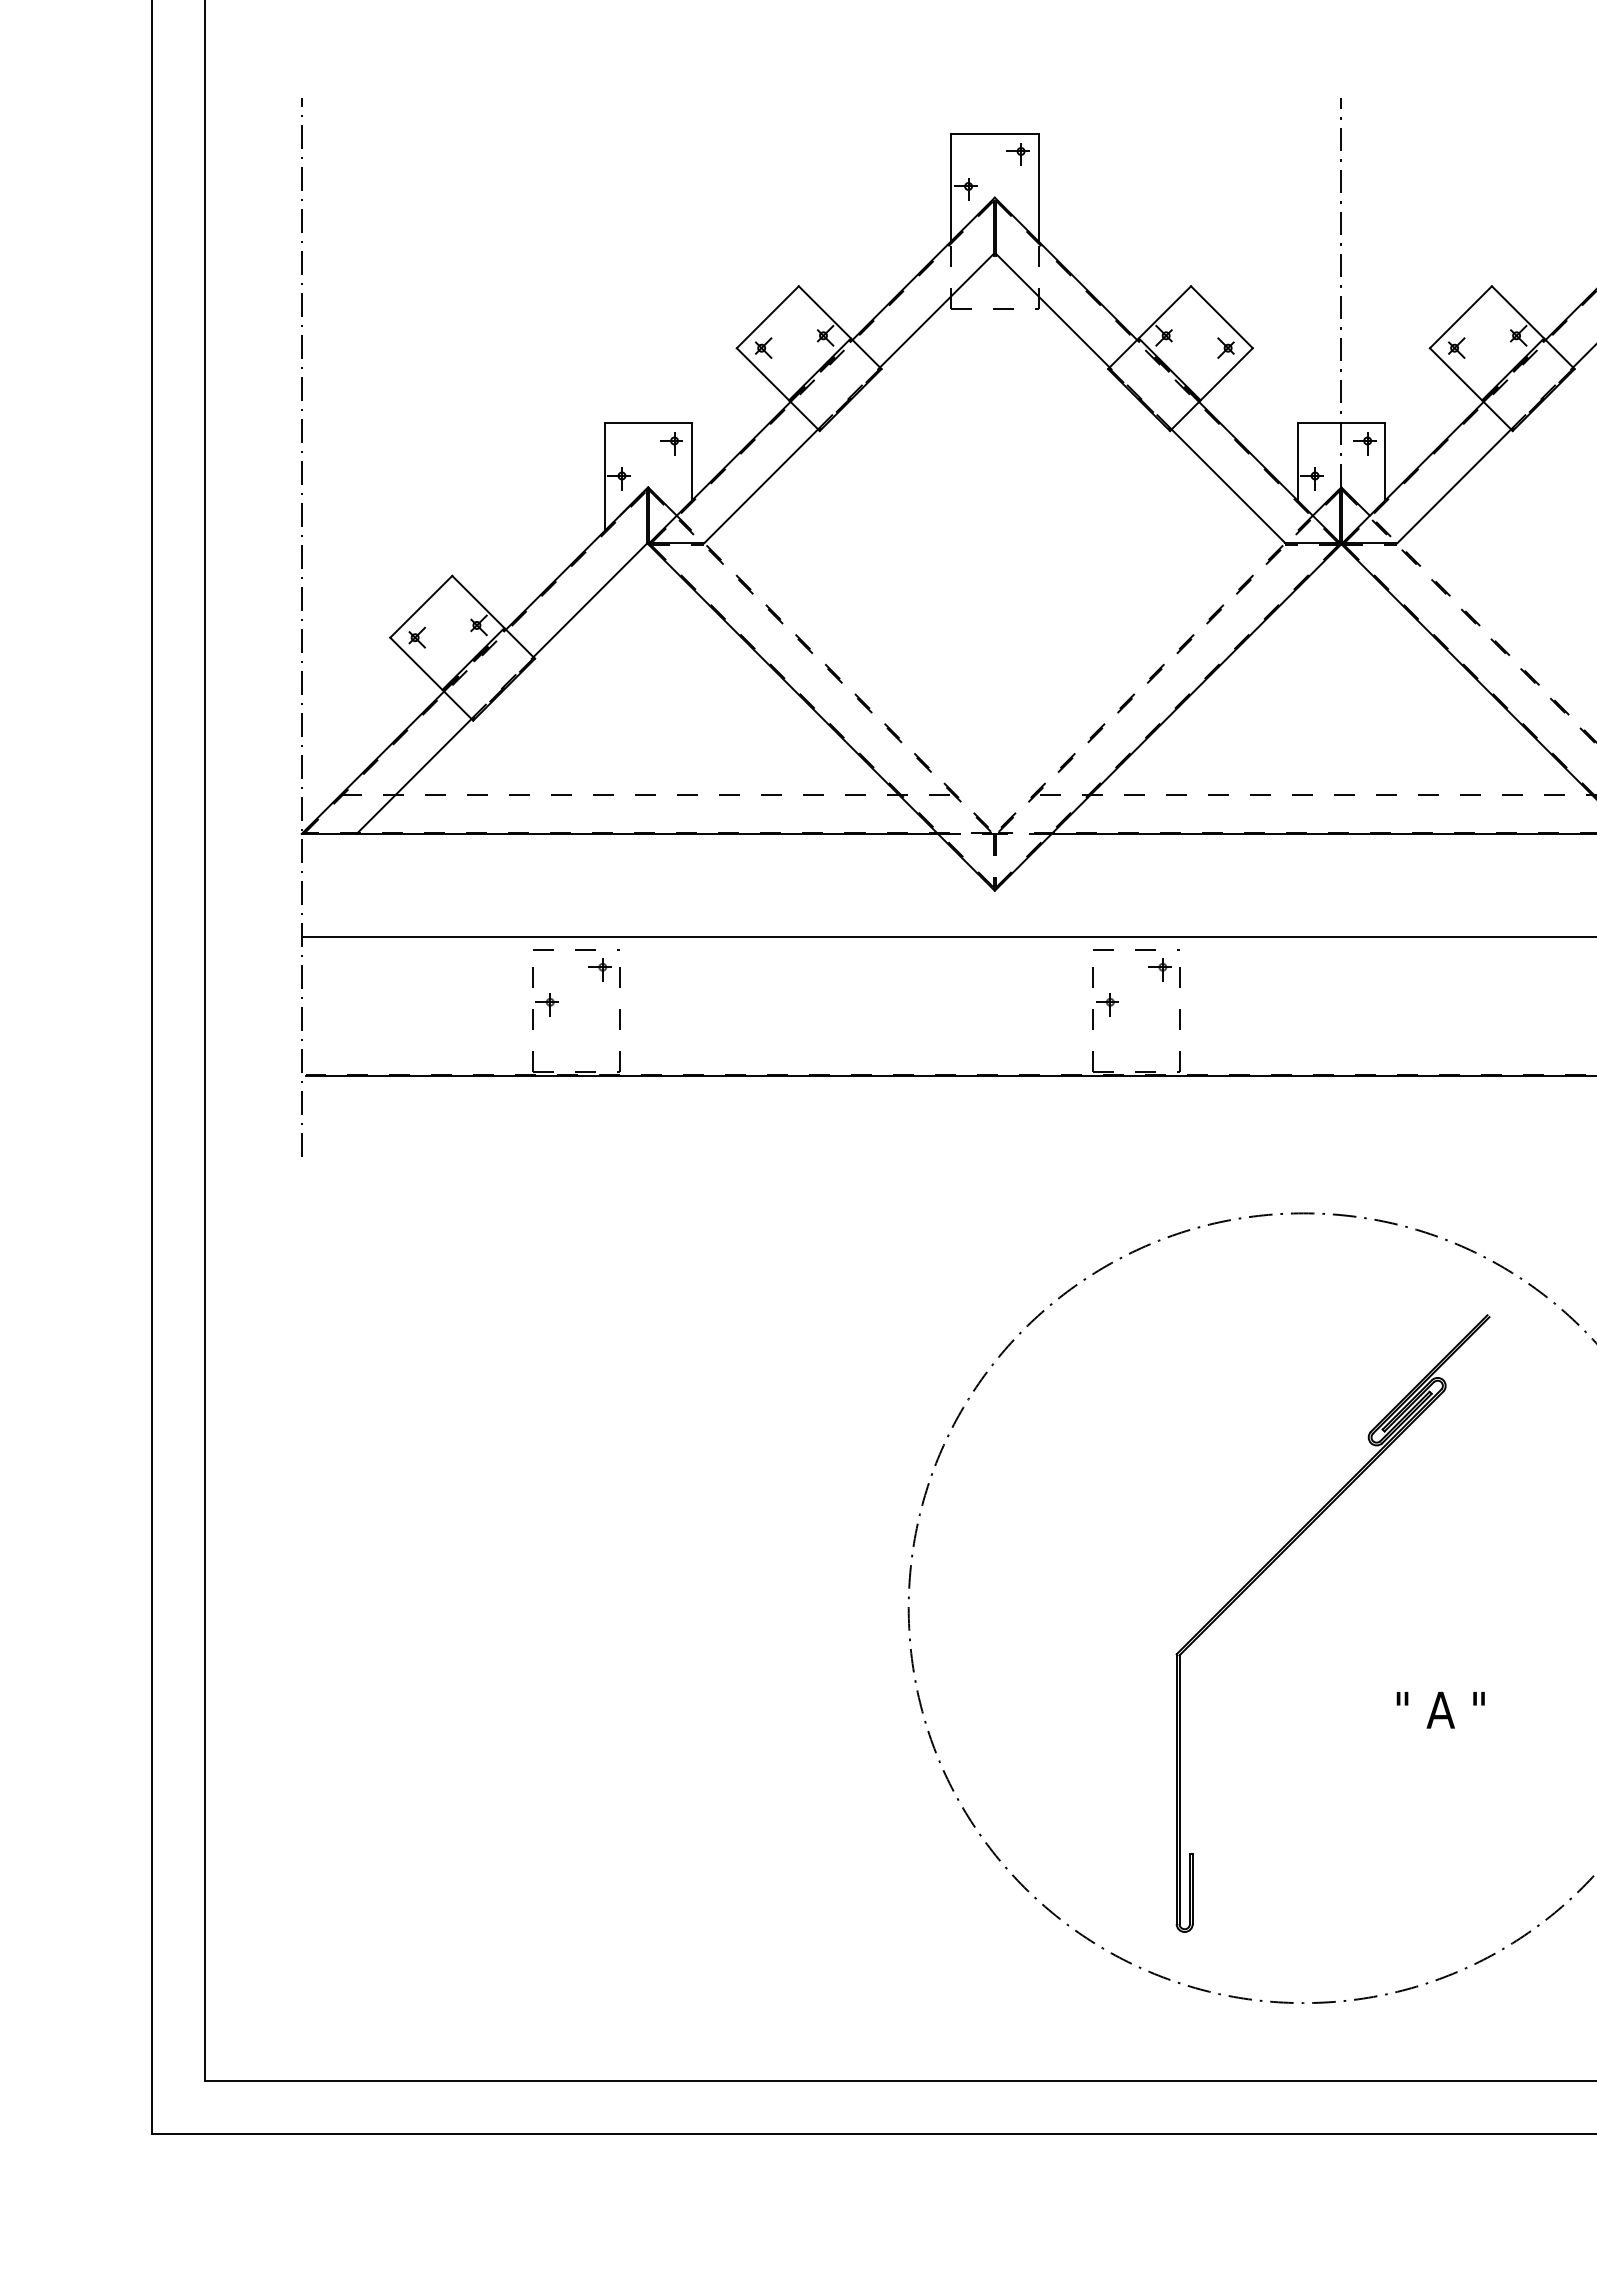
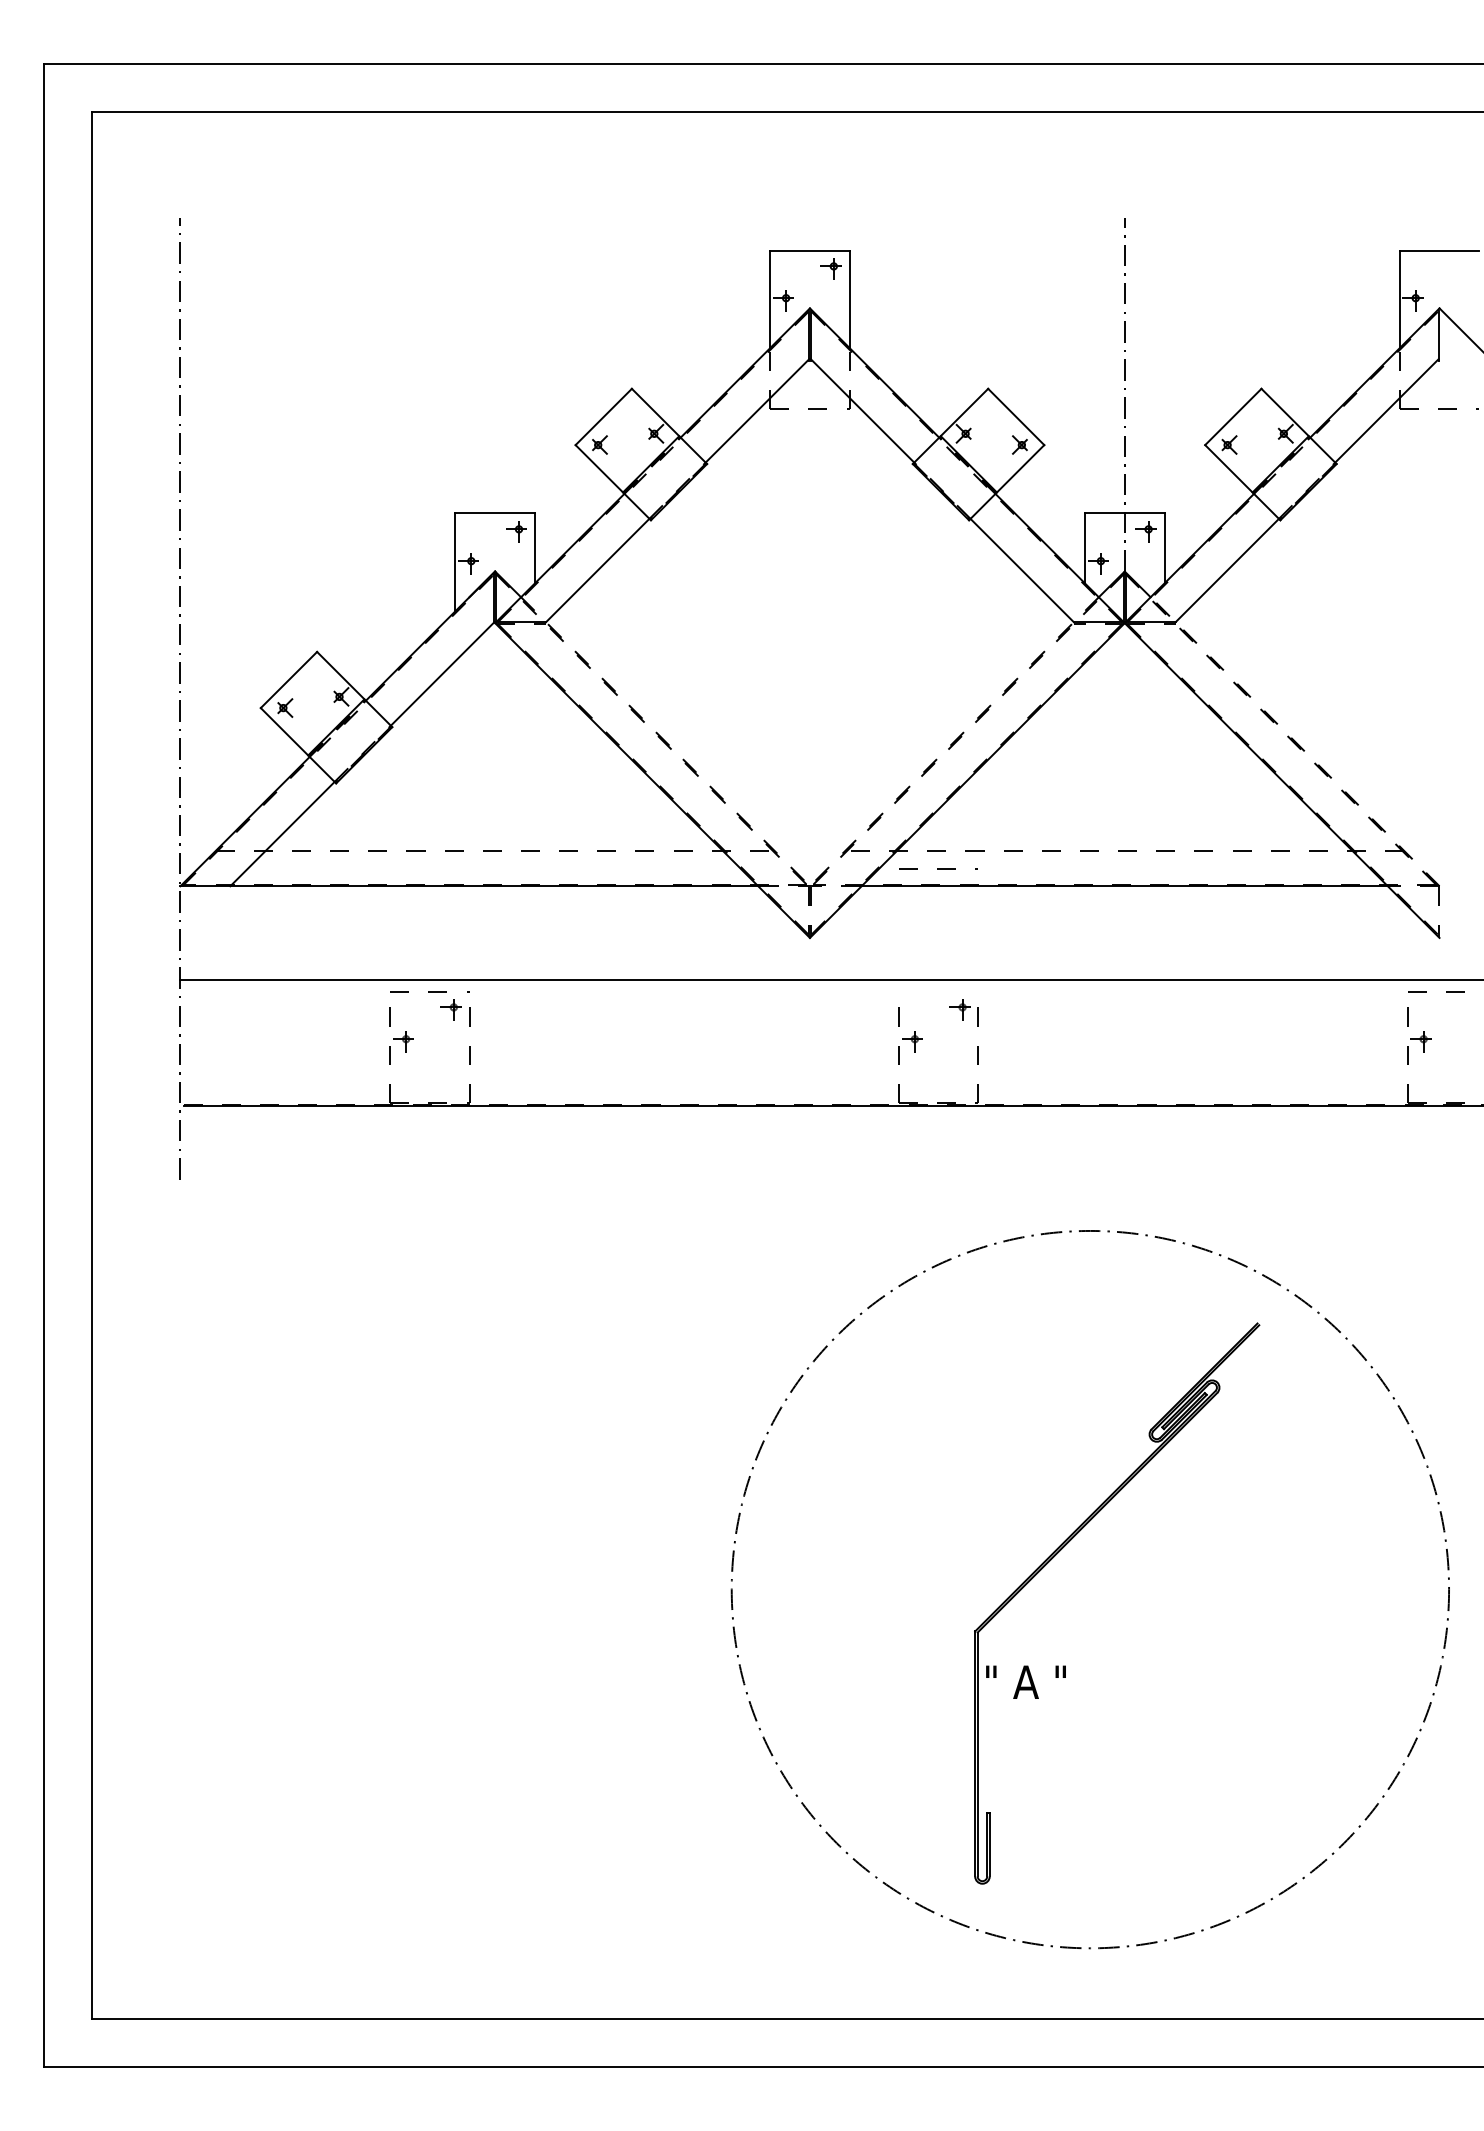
line: (1136, 949) -> (938, 868), moved
text: (1440, 1709) -> (1025, 1681), moved

